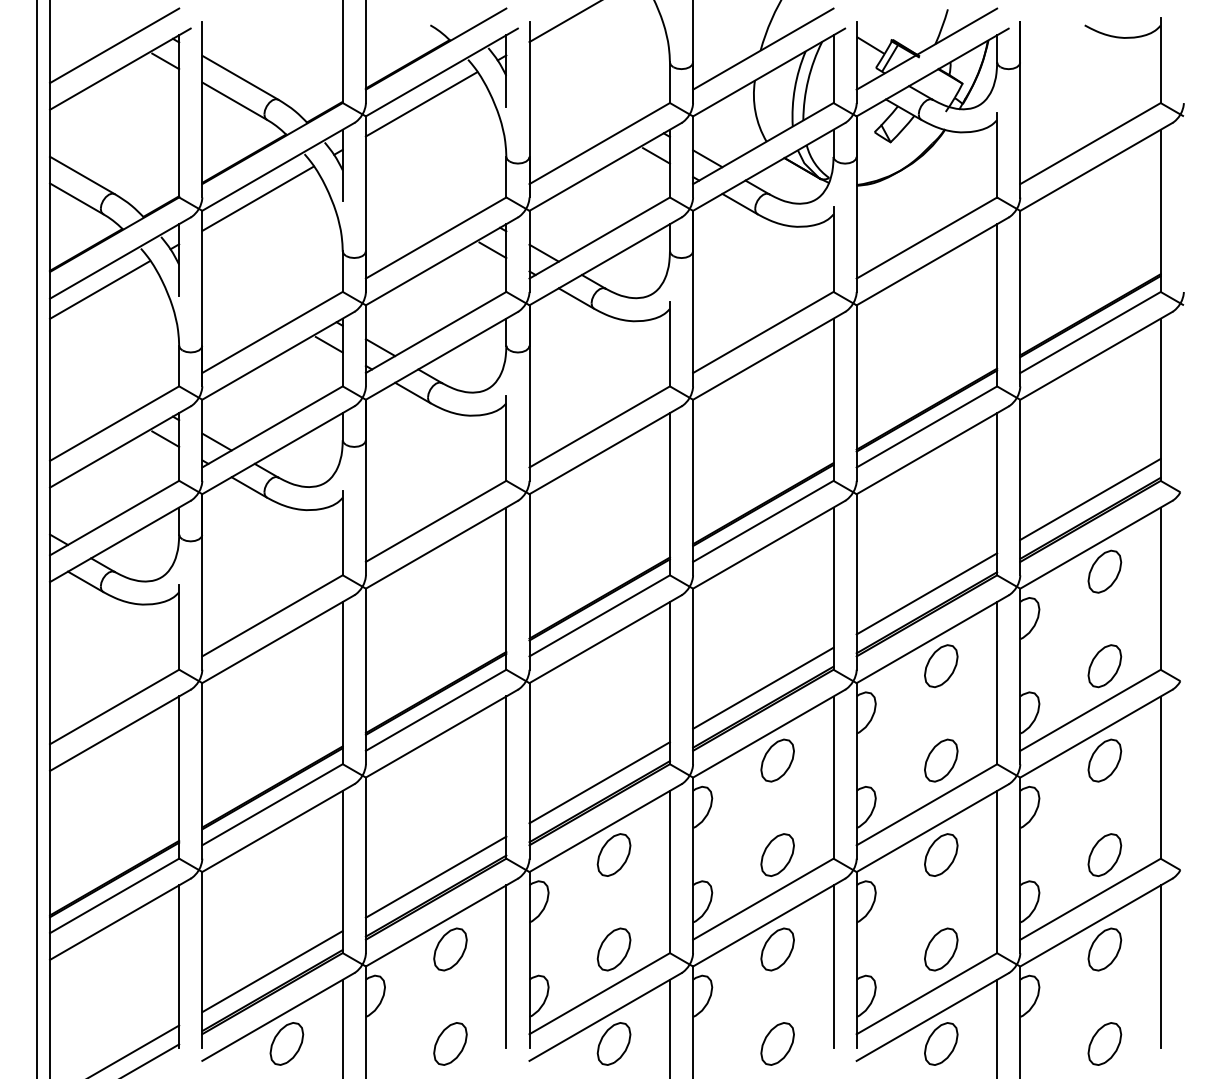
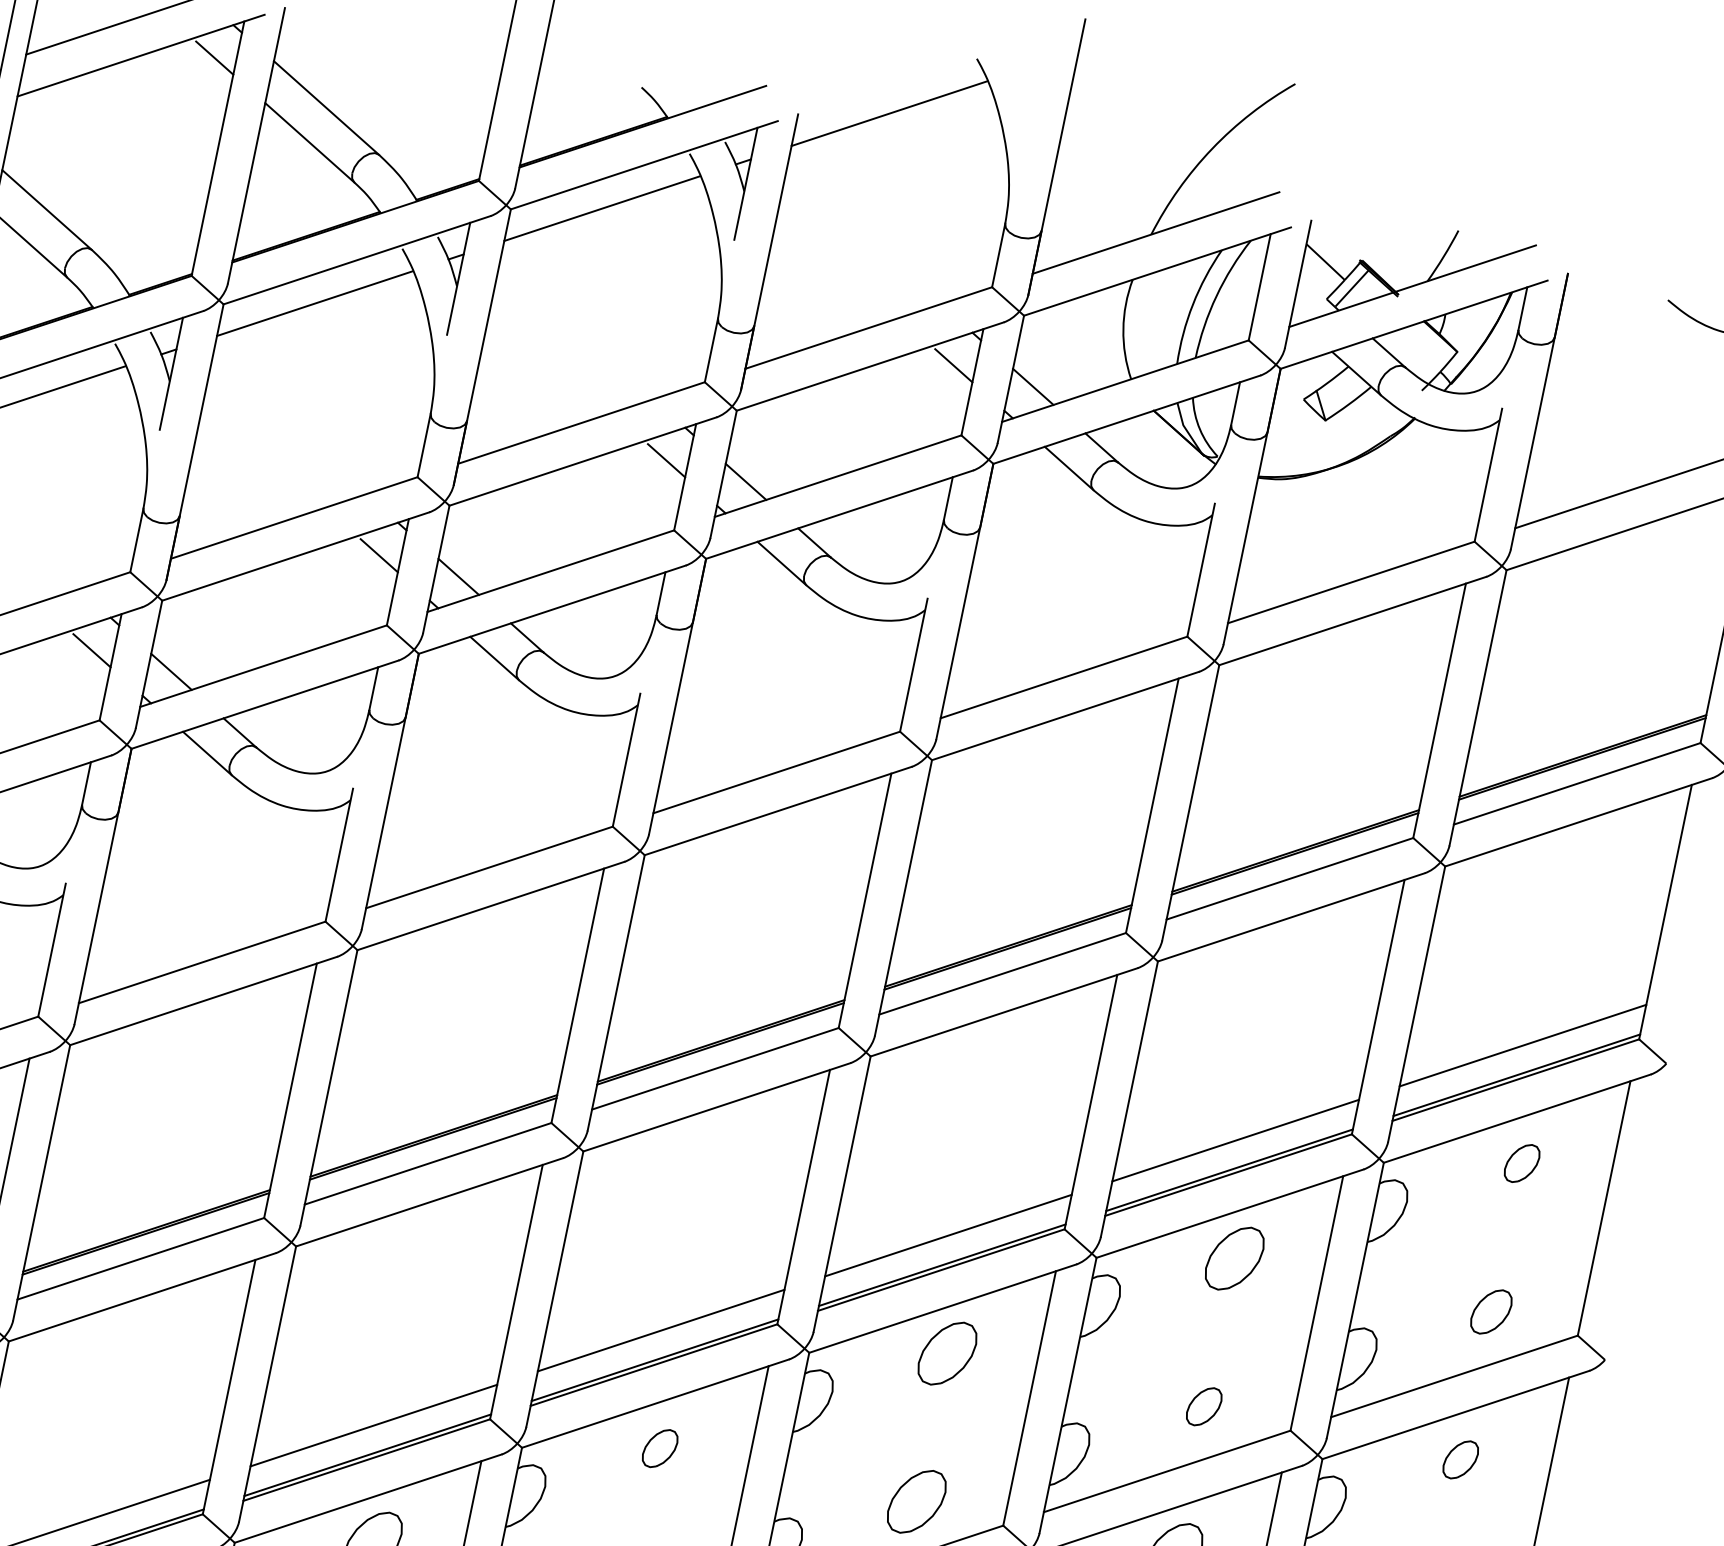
part: (1104, 571) -> (1521, 1163), size x0.6
part: (1104, 666) -> (1490, 1312), size x0.7
part: (941, 760) -> (1204, 1406), size x0.6
part: (1104, 760) -> (1460, 1459), size x0.6
part: (613, 854) -> (659, 1447), size x0.6

